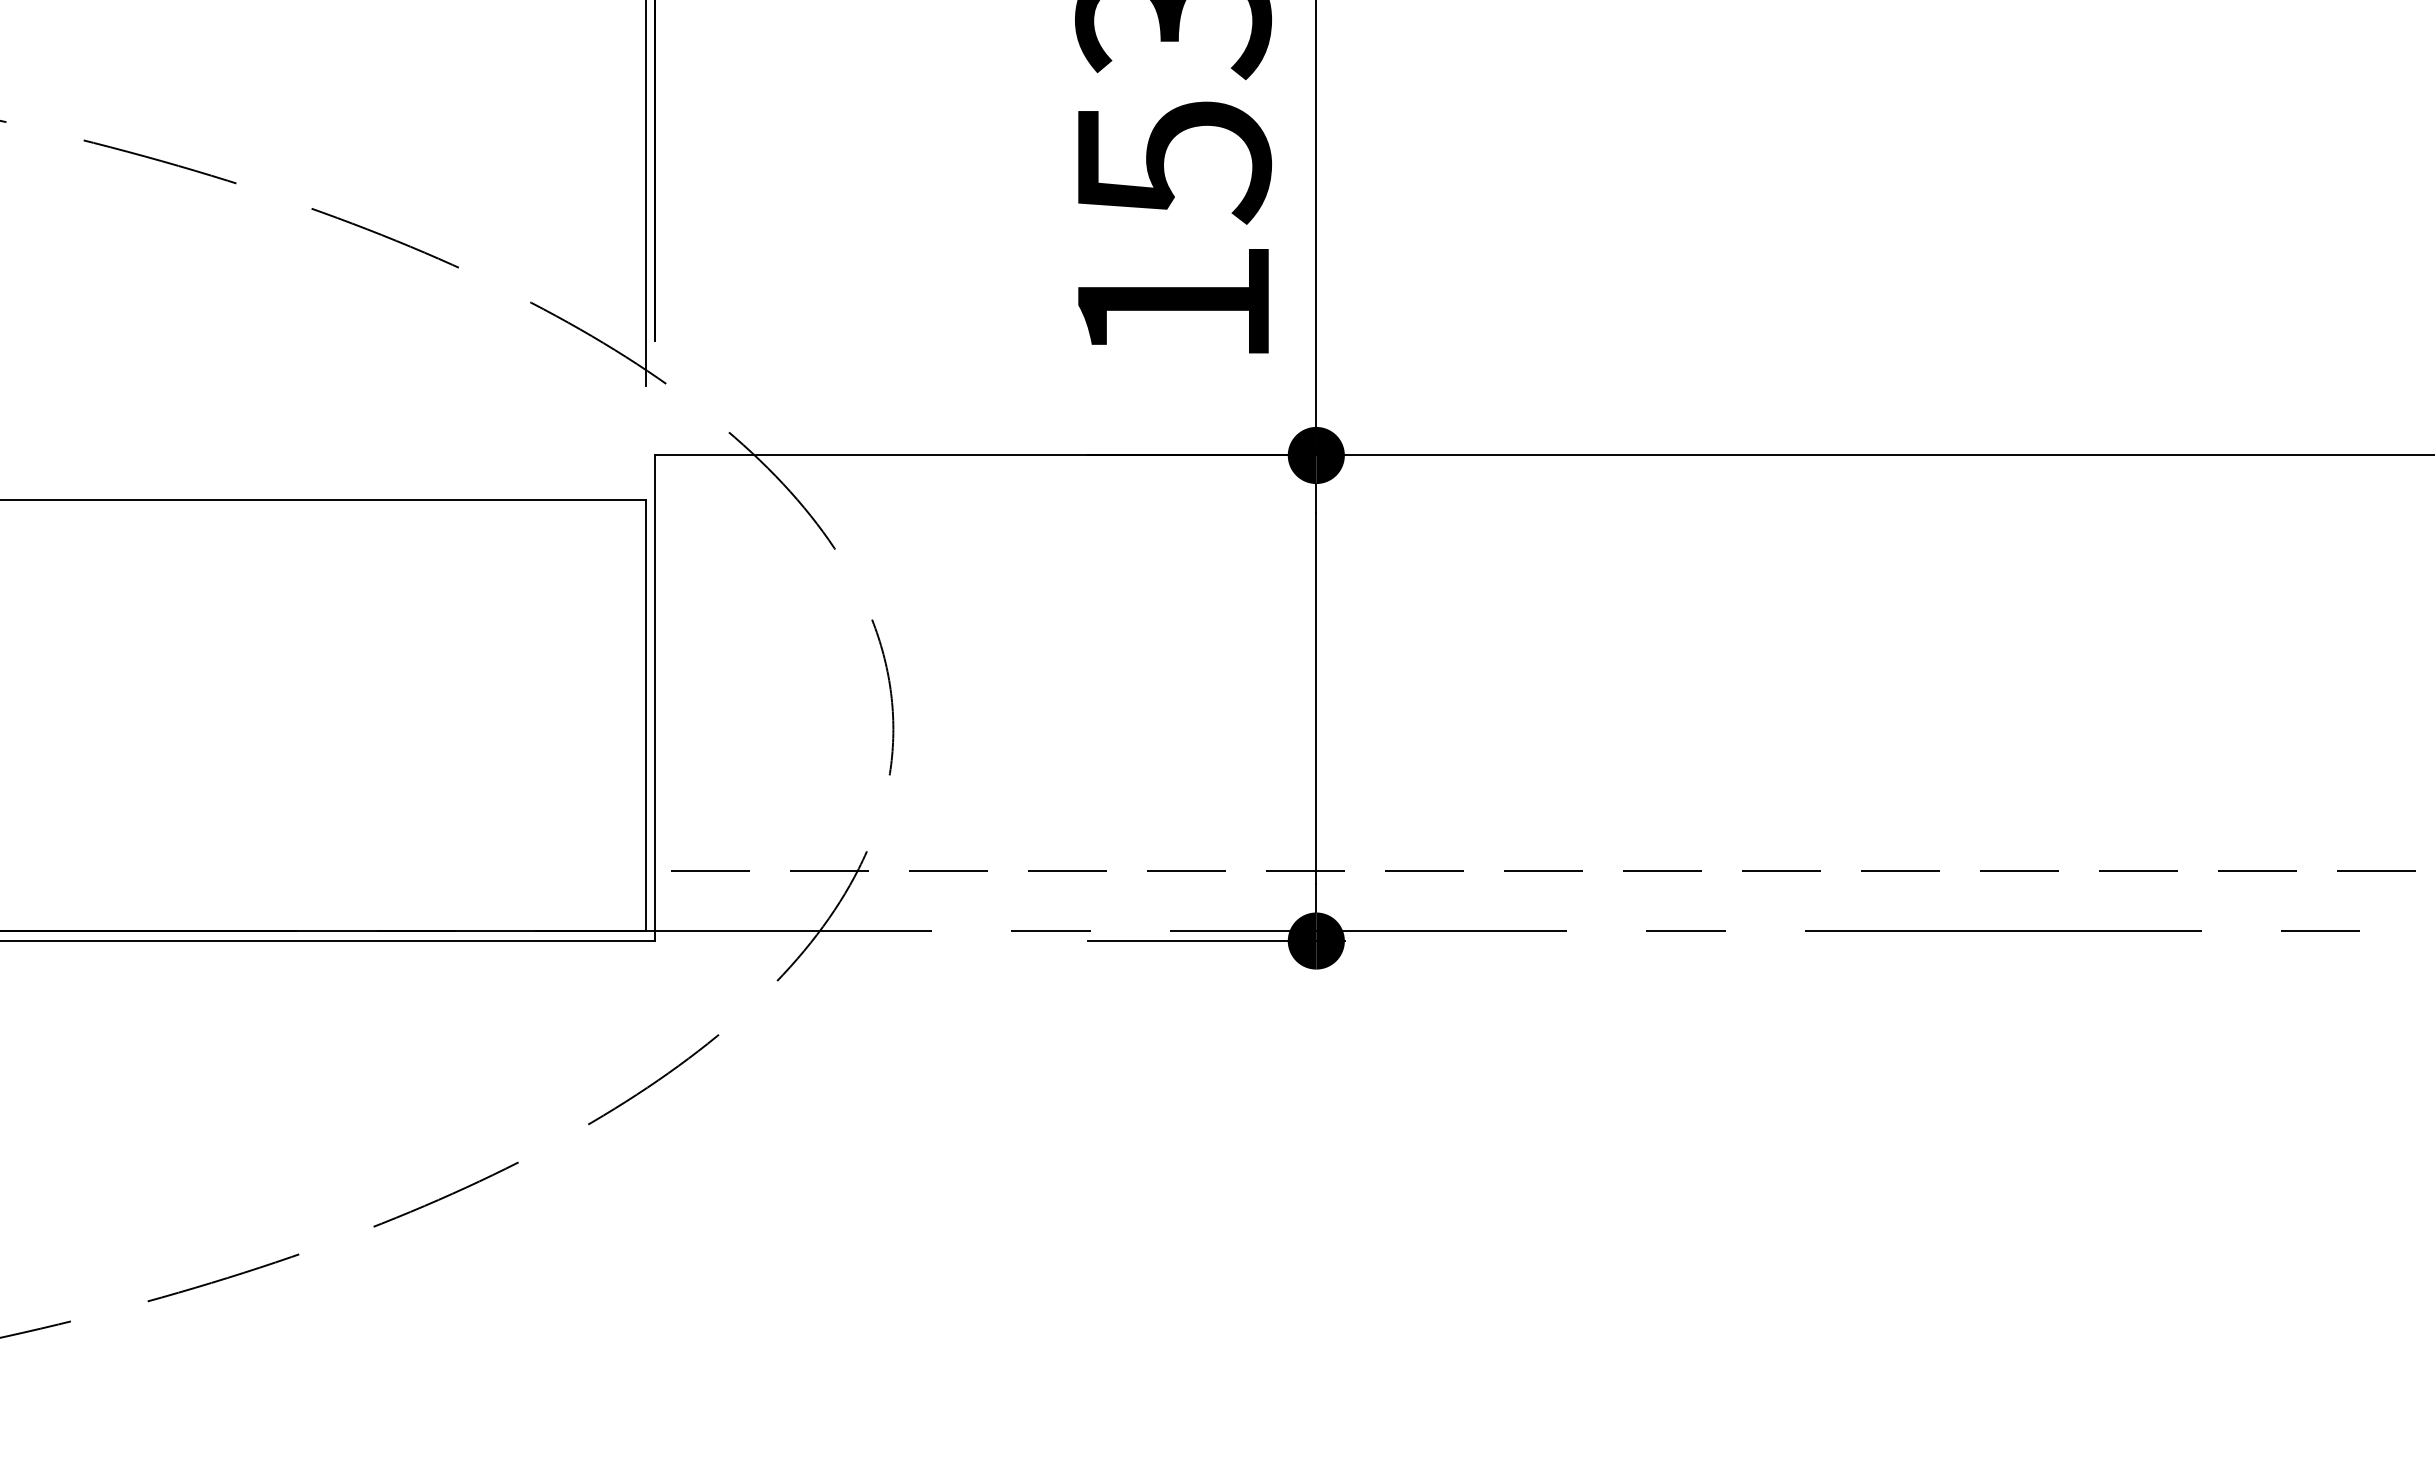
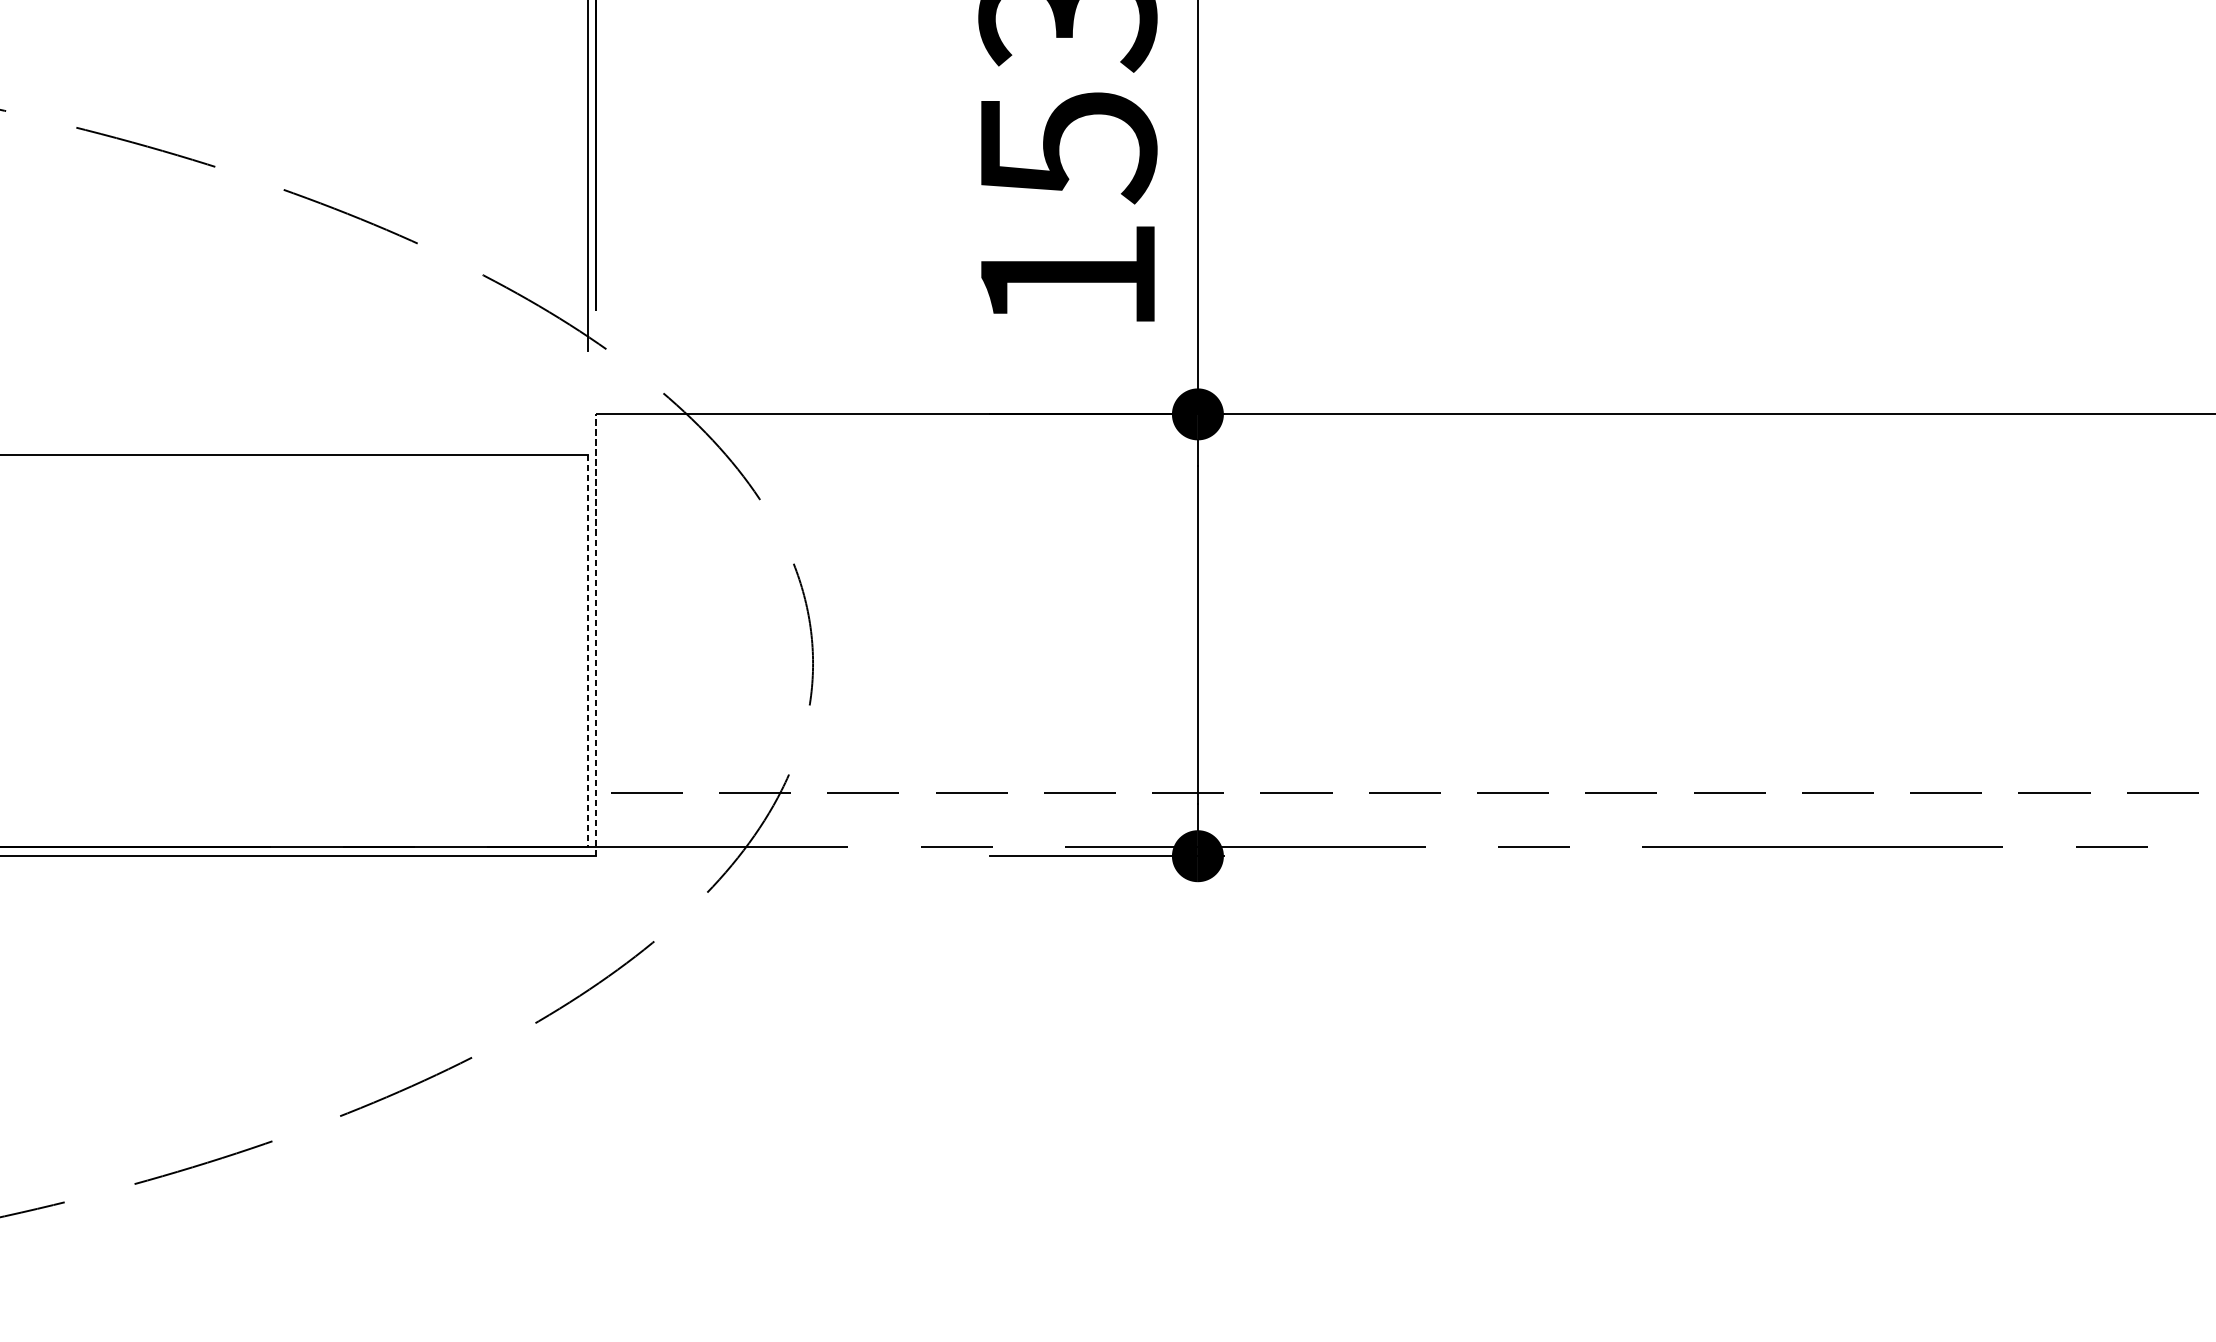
line: (655, 698) -> (596, 635), solid -> dashed
line: (645, 715) -> (587, 650), solid -> dashed

